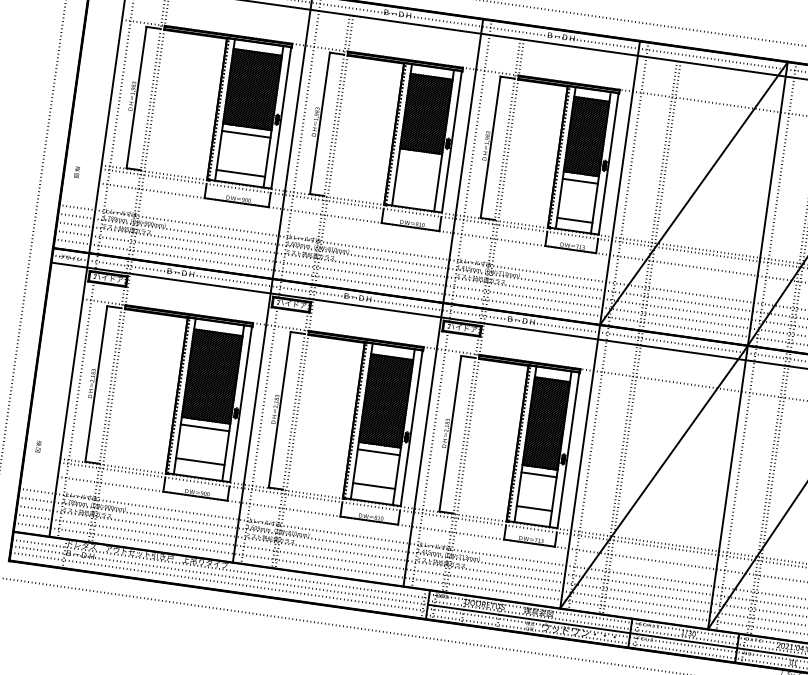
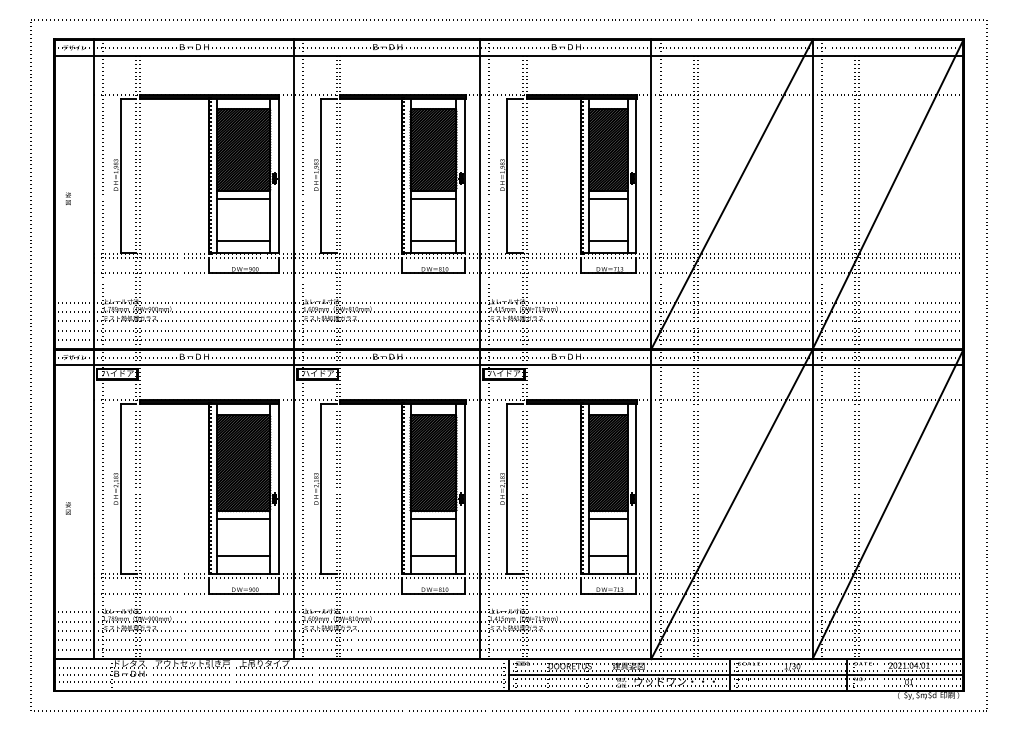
line: (420, 158) -> (433, 198), added
text: (76, 171) -> (67, 198), moved
line: (414, 197) -> (433, 241), added
text: (37, 446) -> (67, 508), moved

